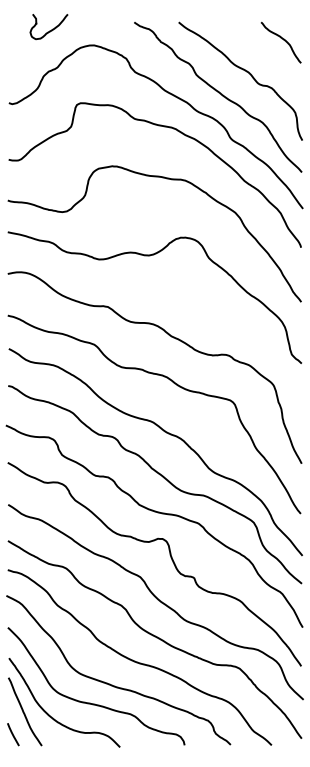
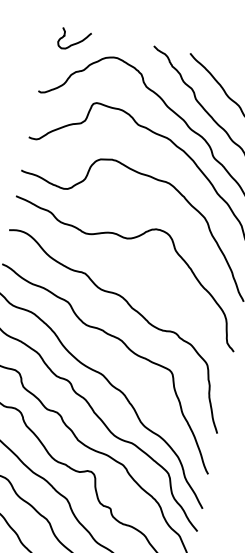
curve: (49, 30) -> (74, 43), moved

